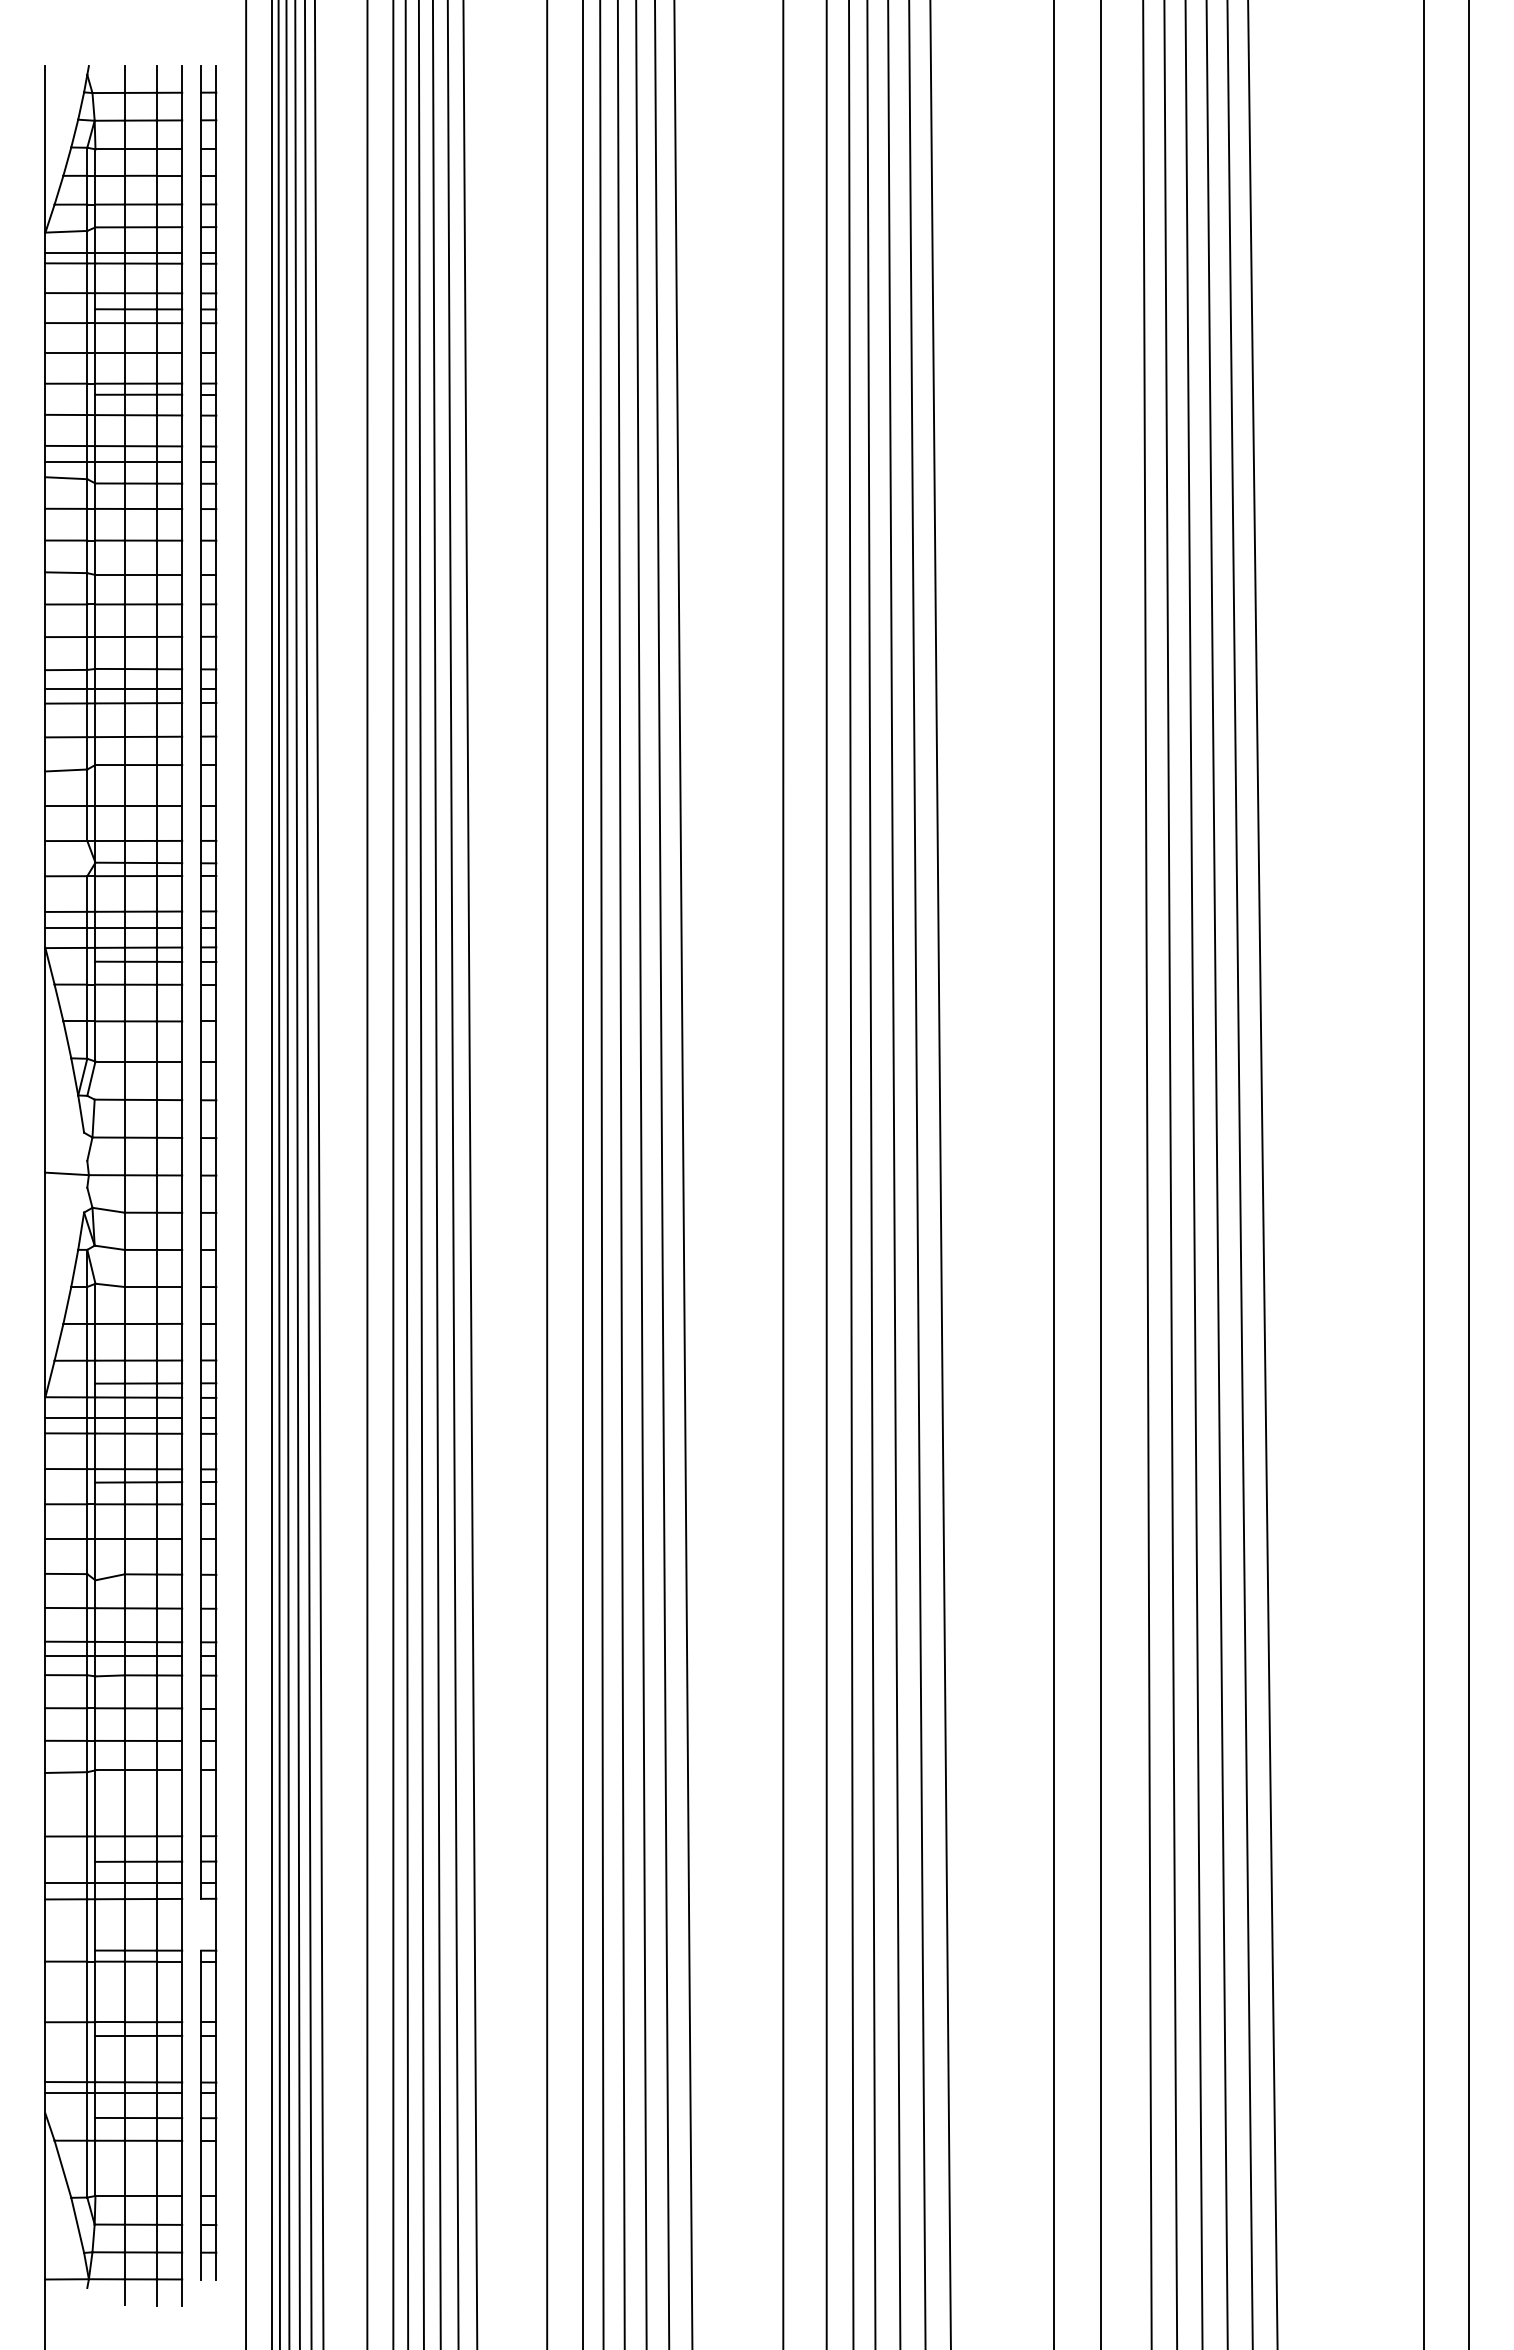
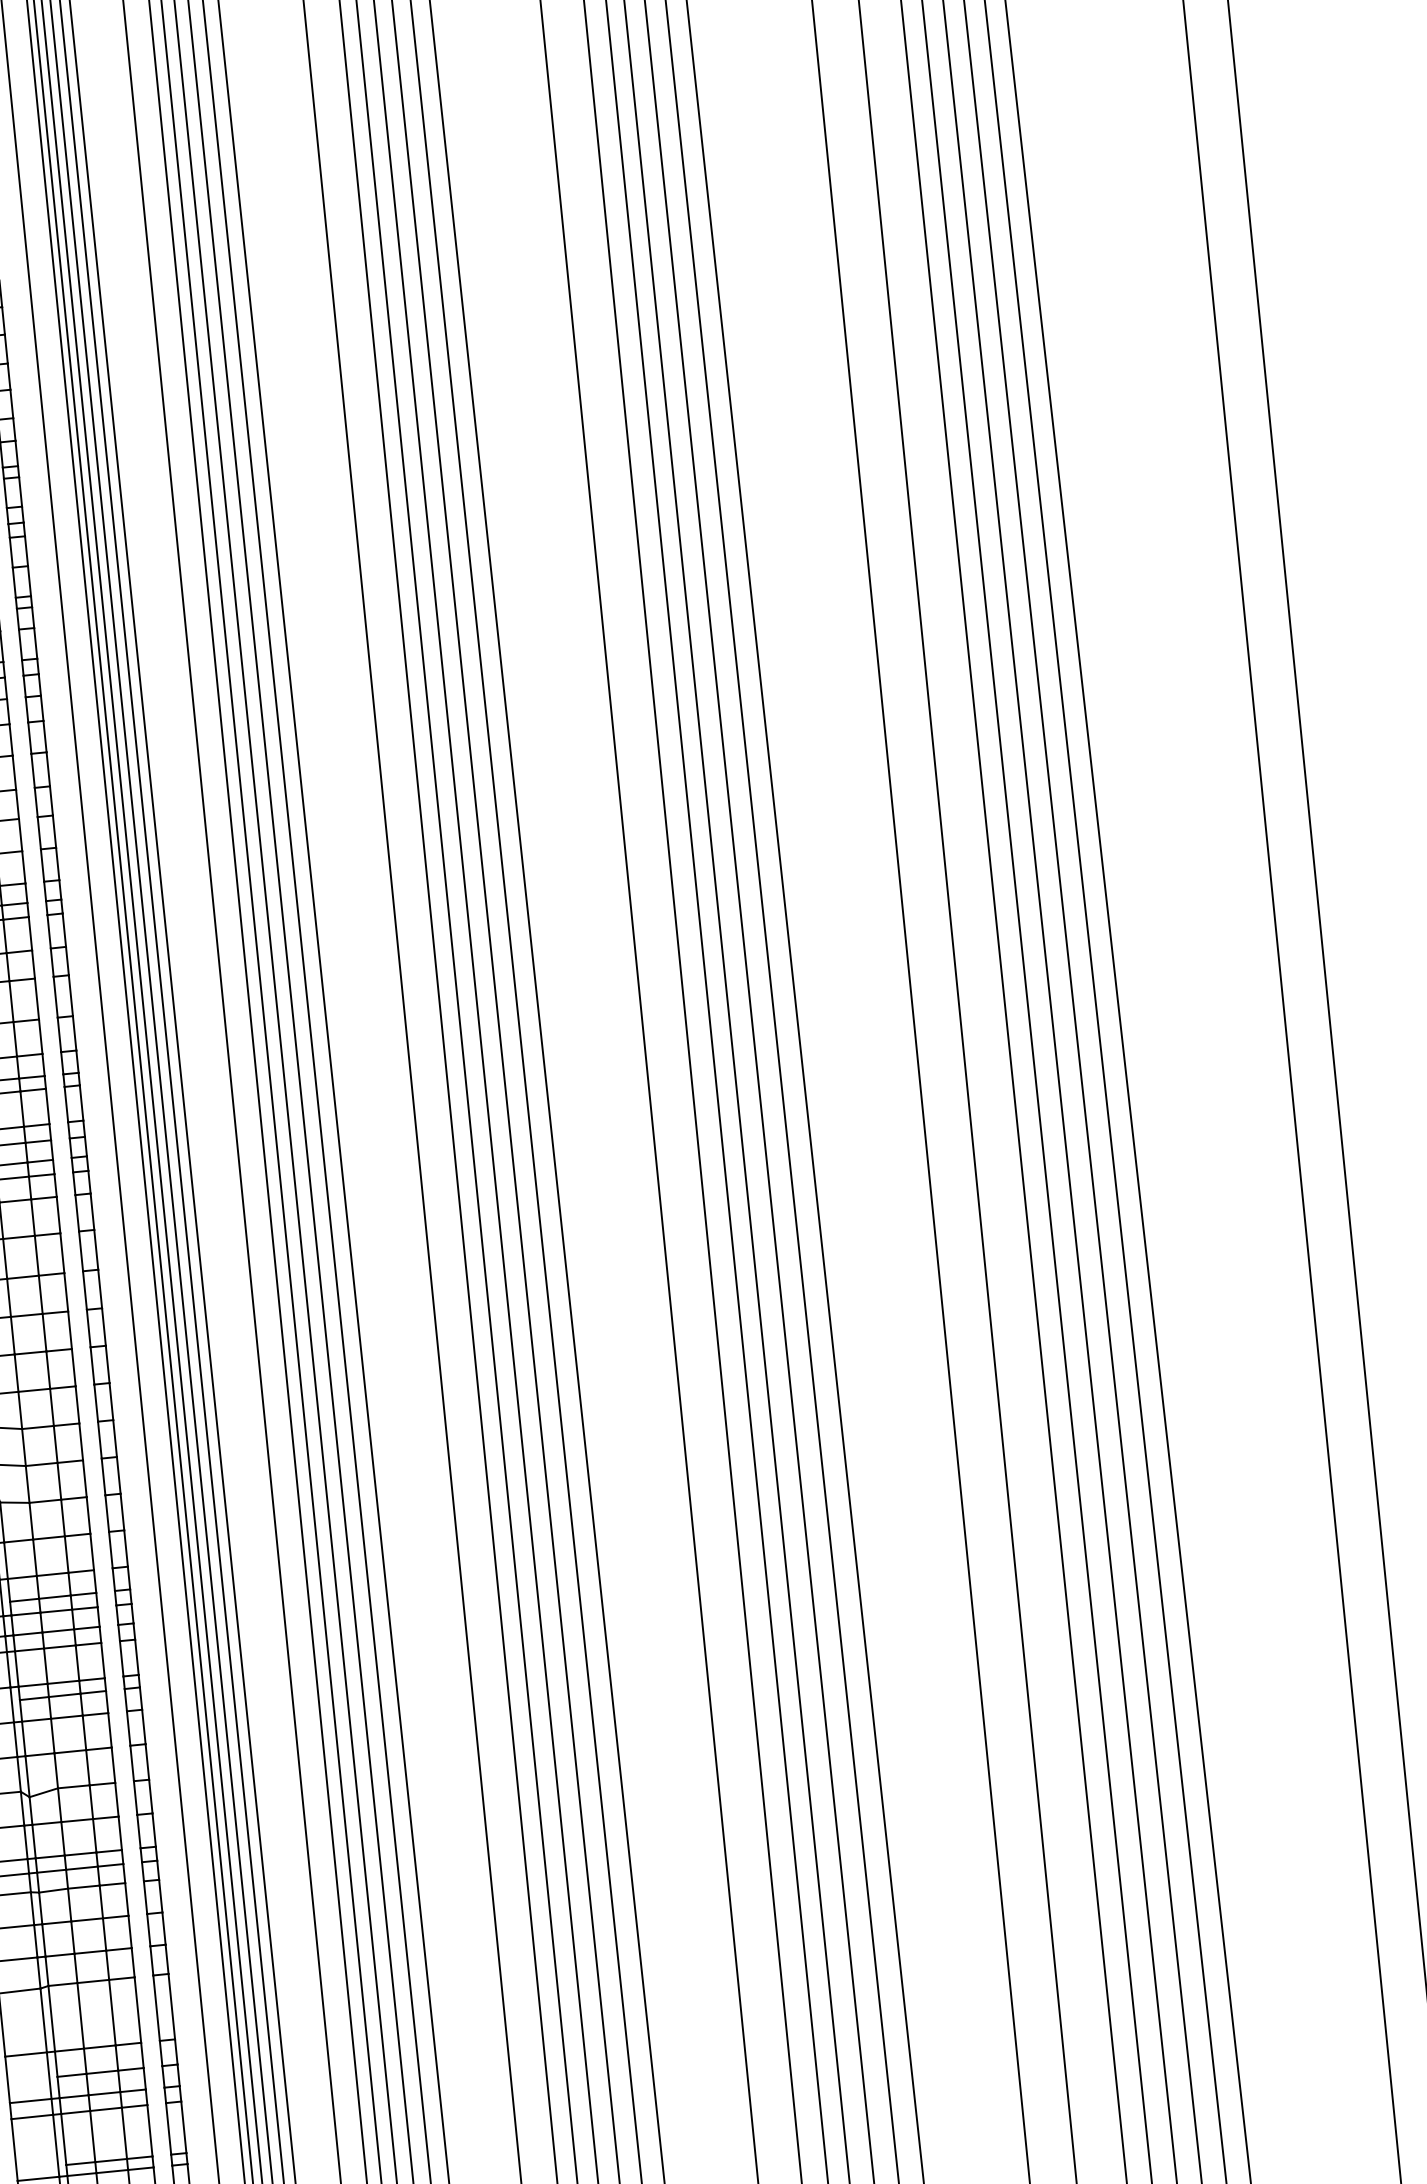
line: (201, 1924) -> (169, 2128), added

